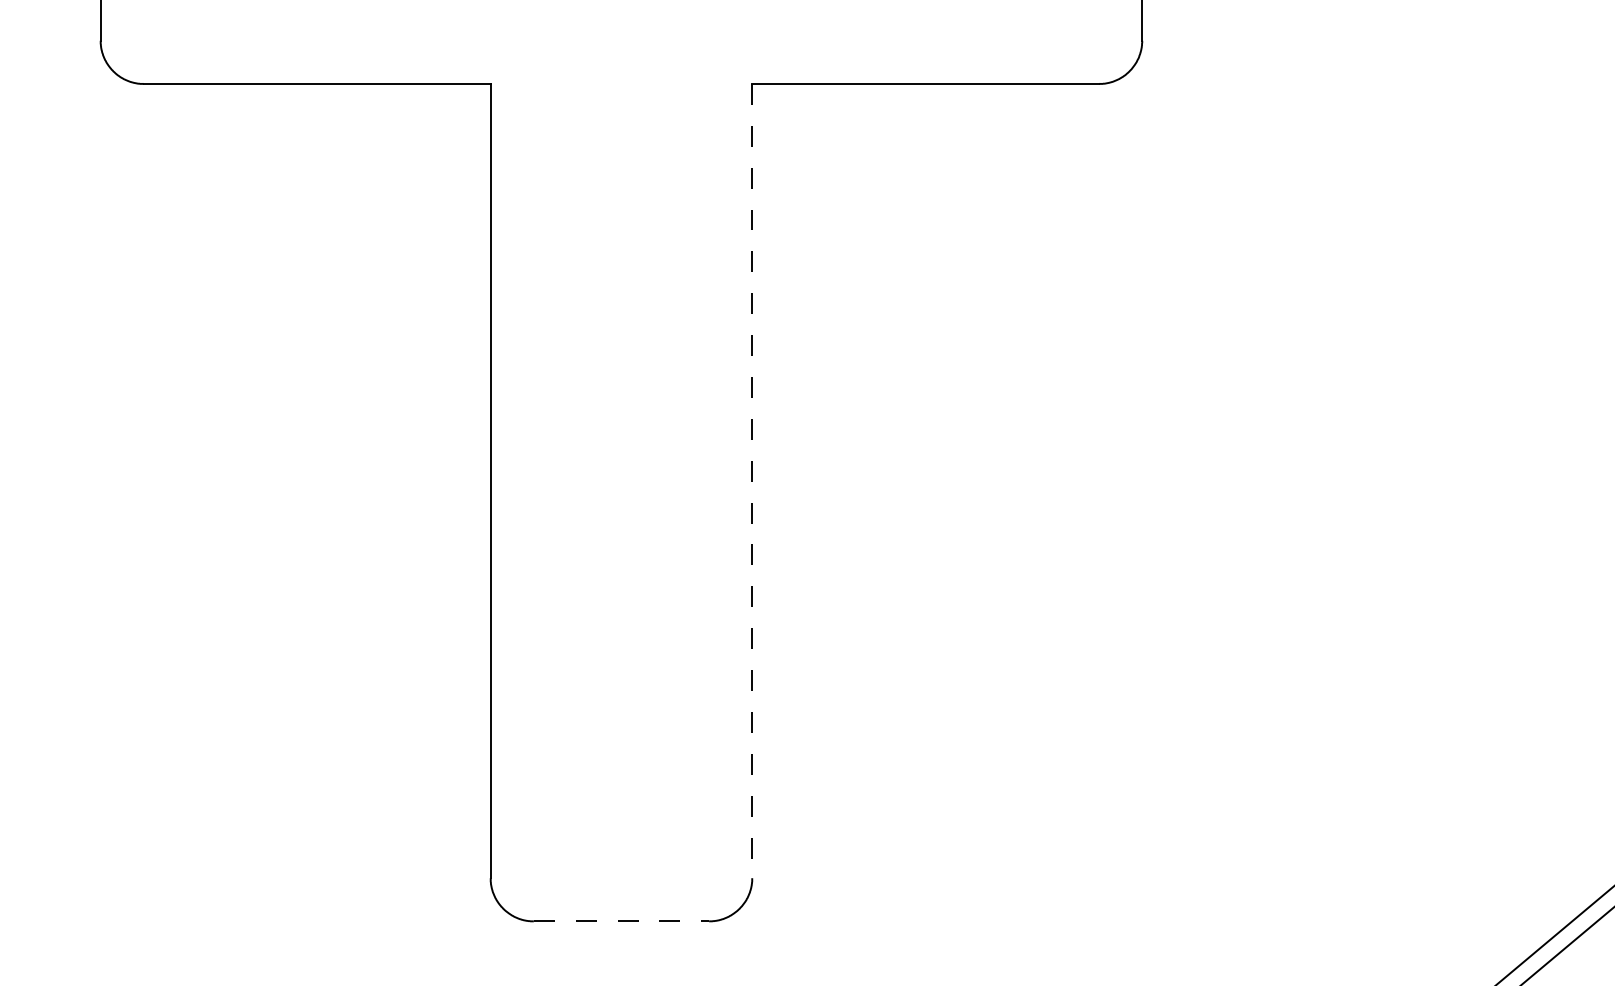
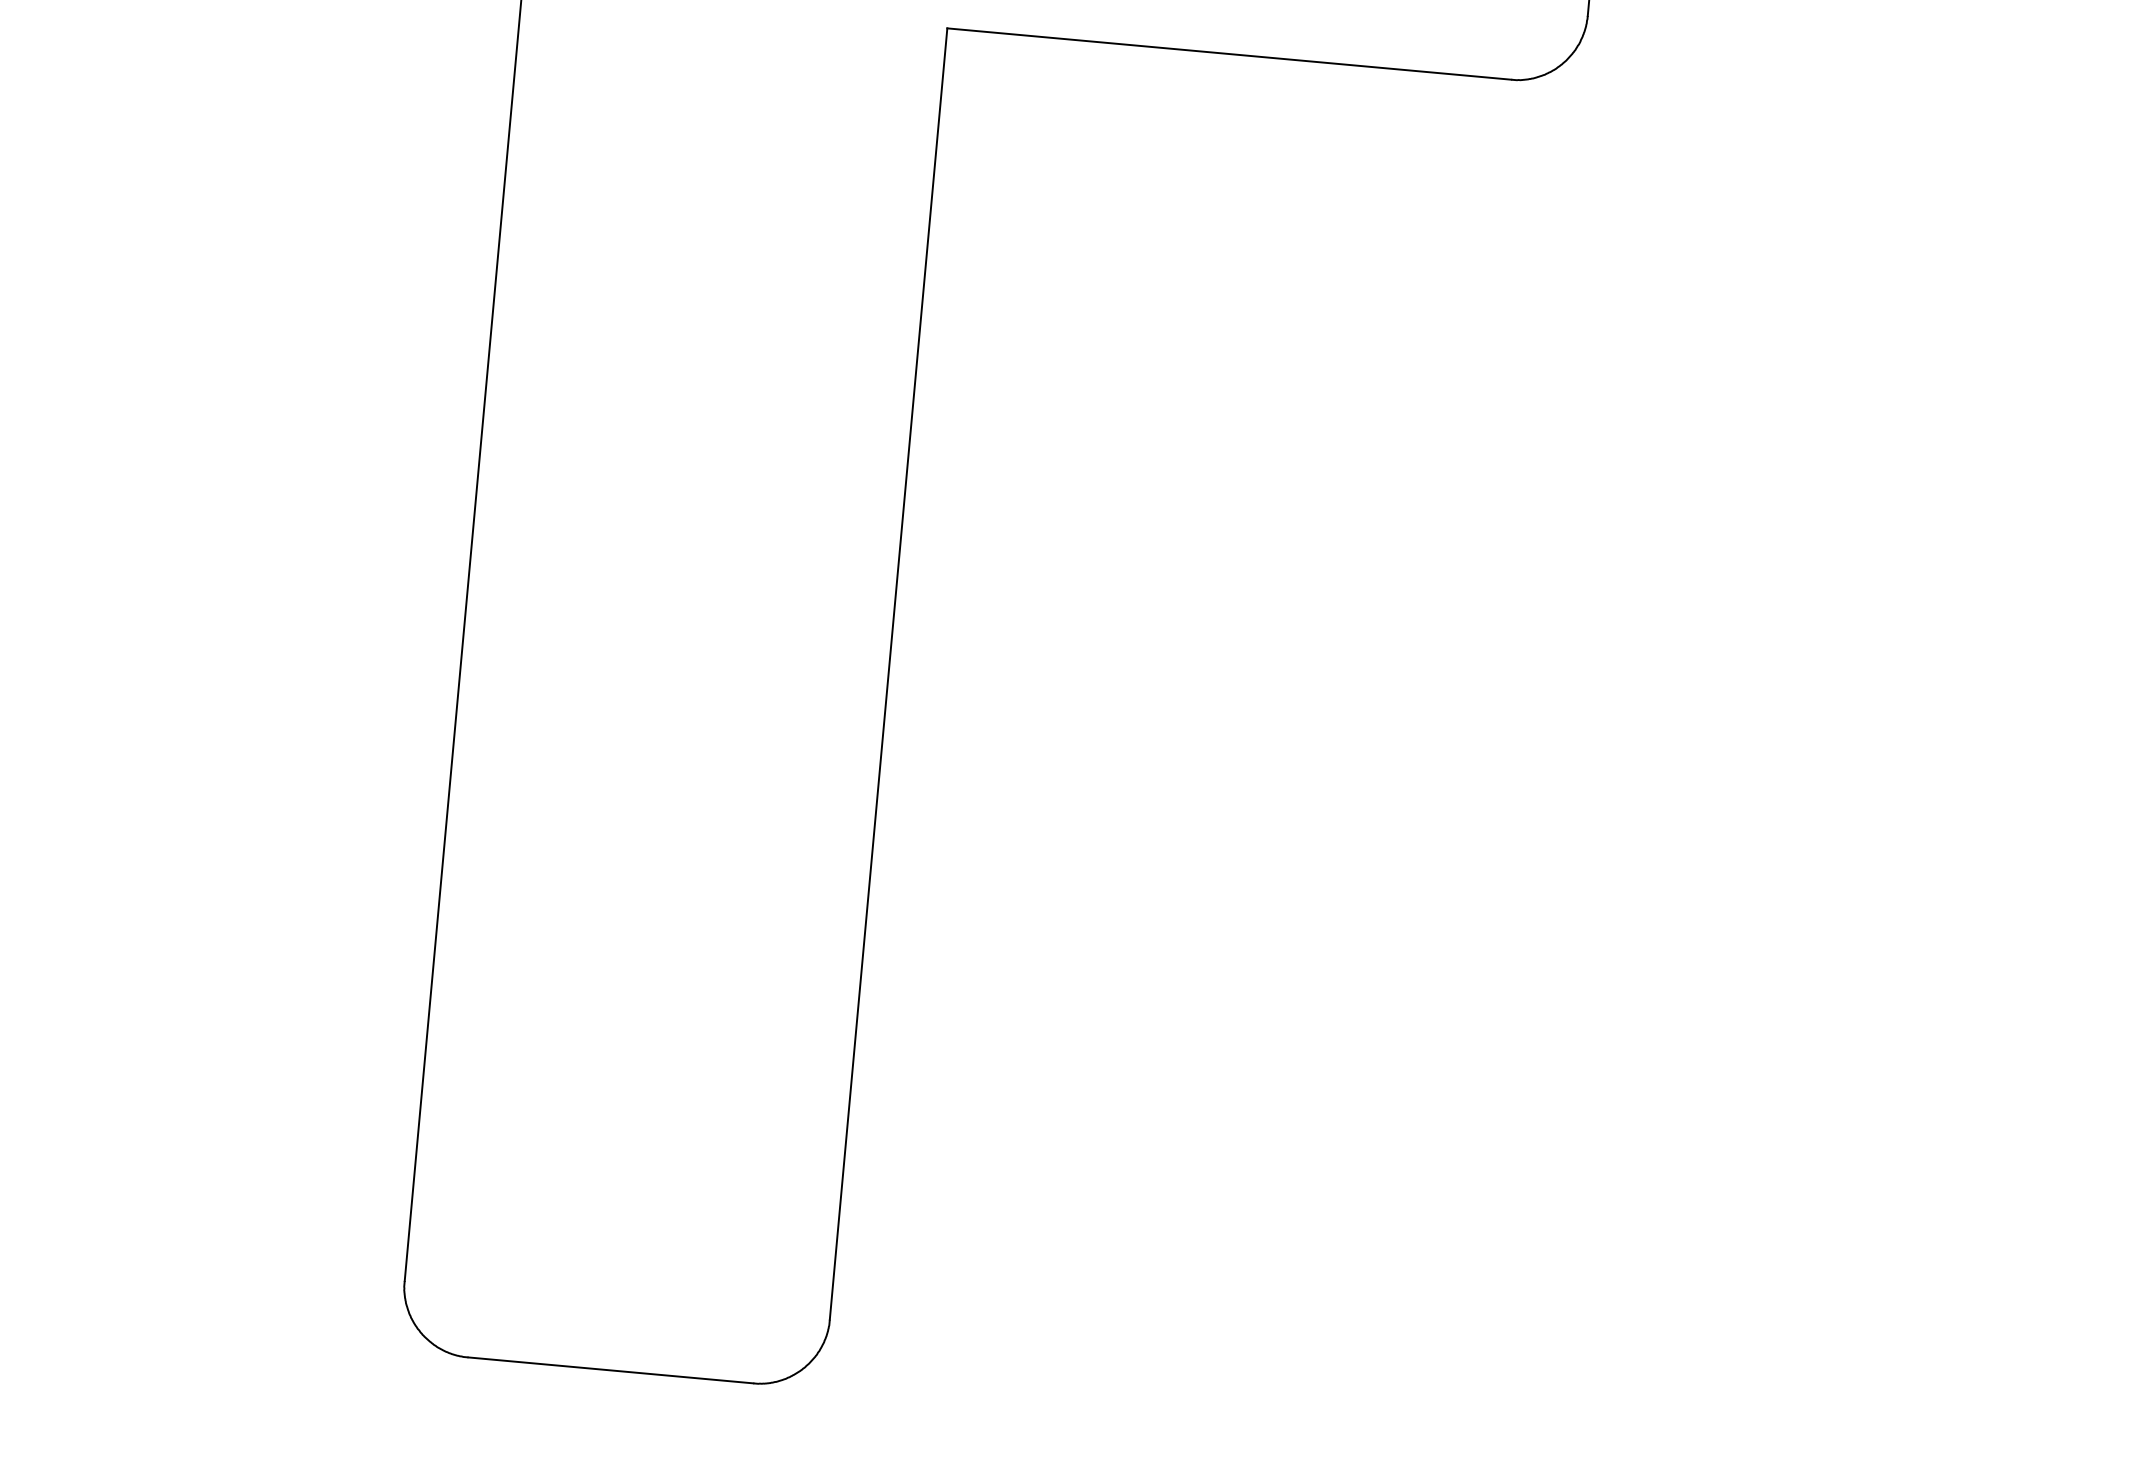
line: (752, 481) -> (888, 674), dashed -> solid
line: (621, 921) -> (610, 1370), dashed -> solid

